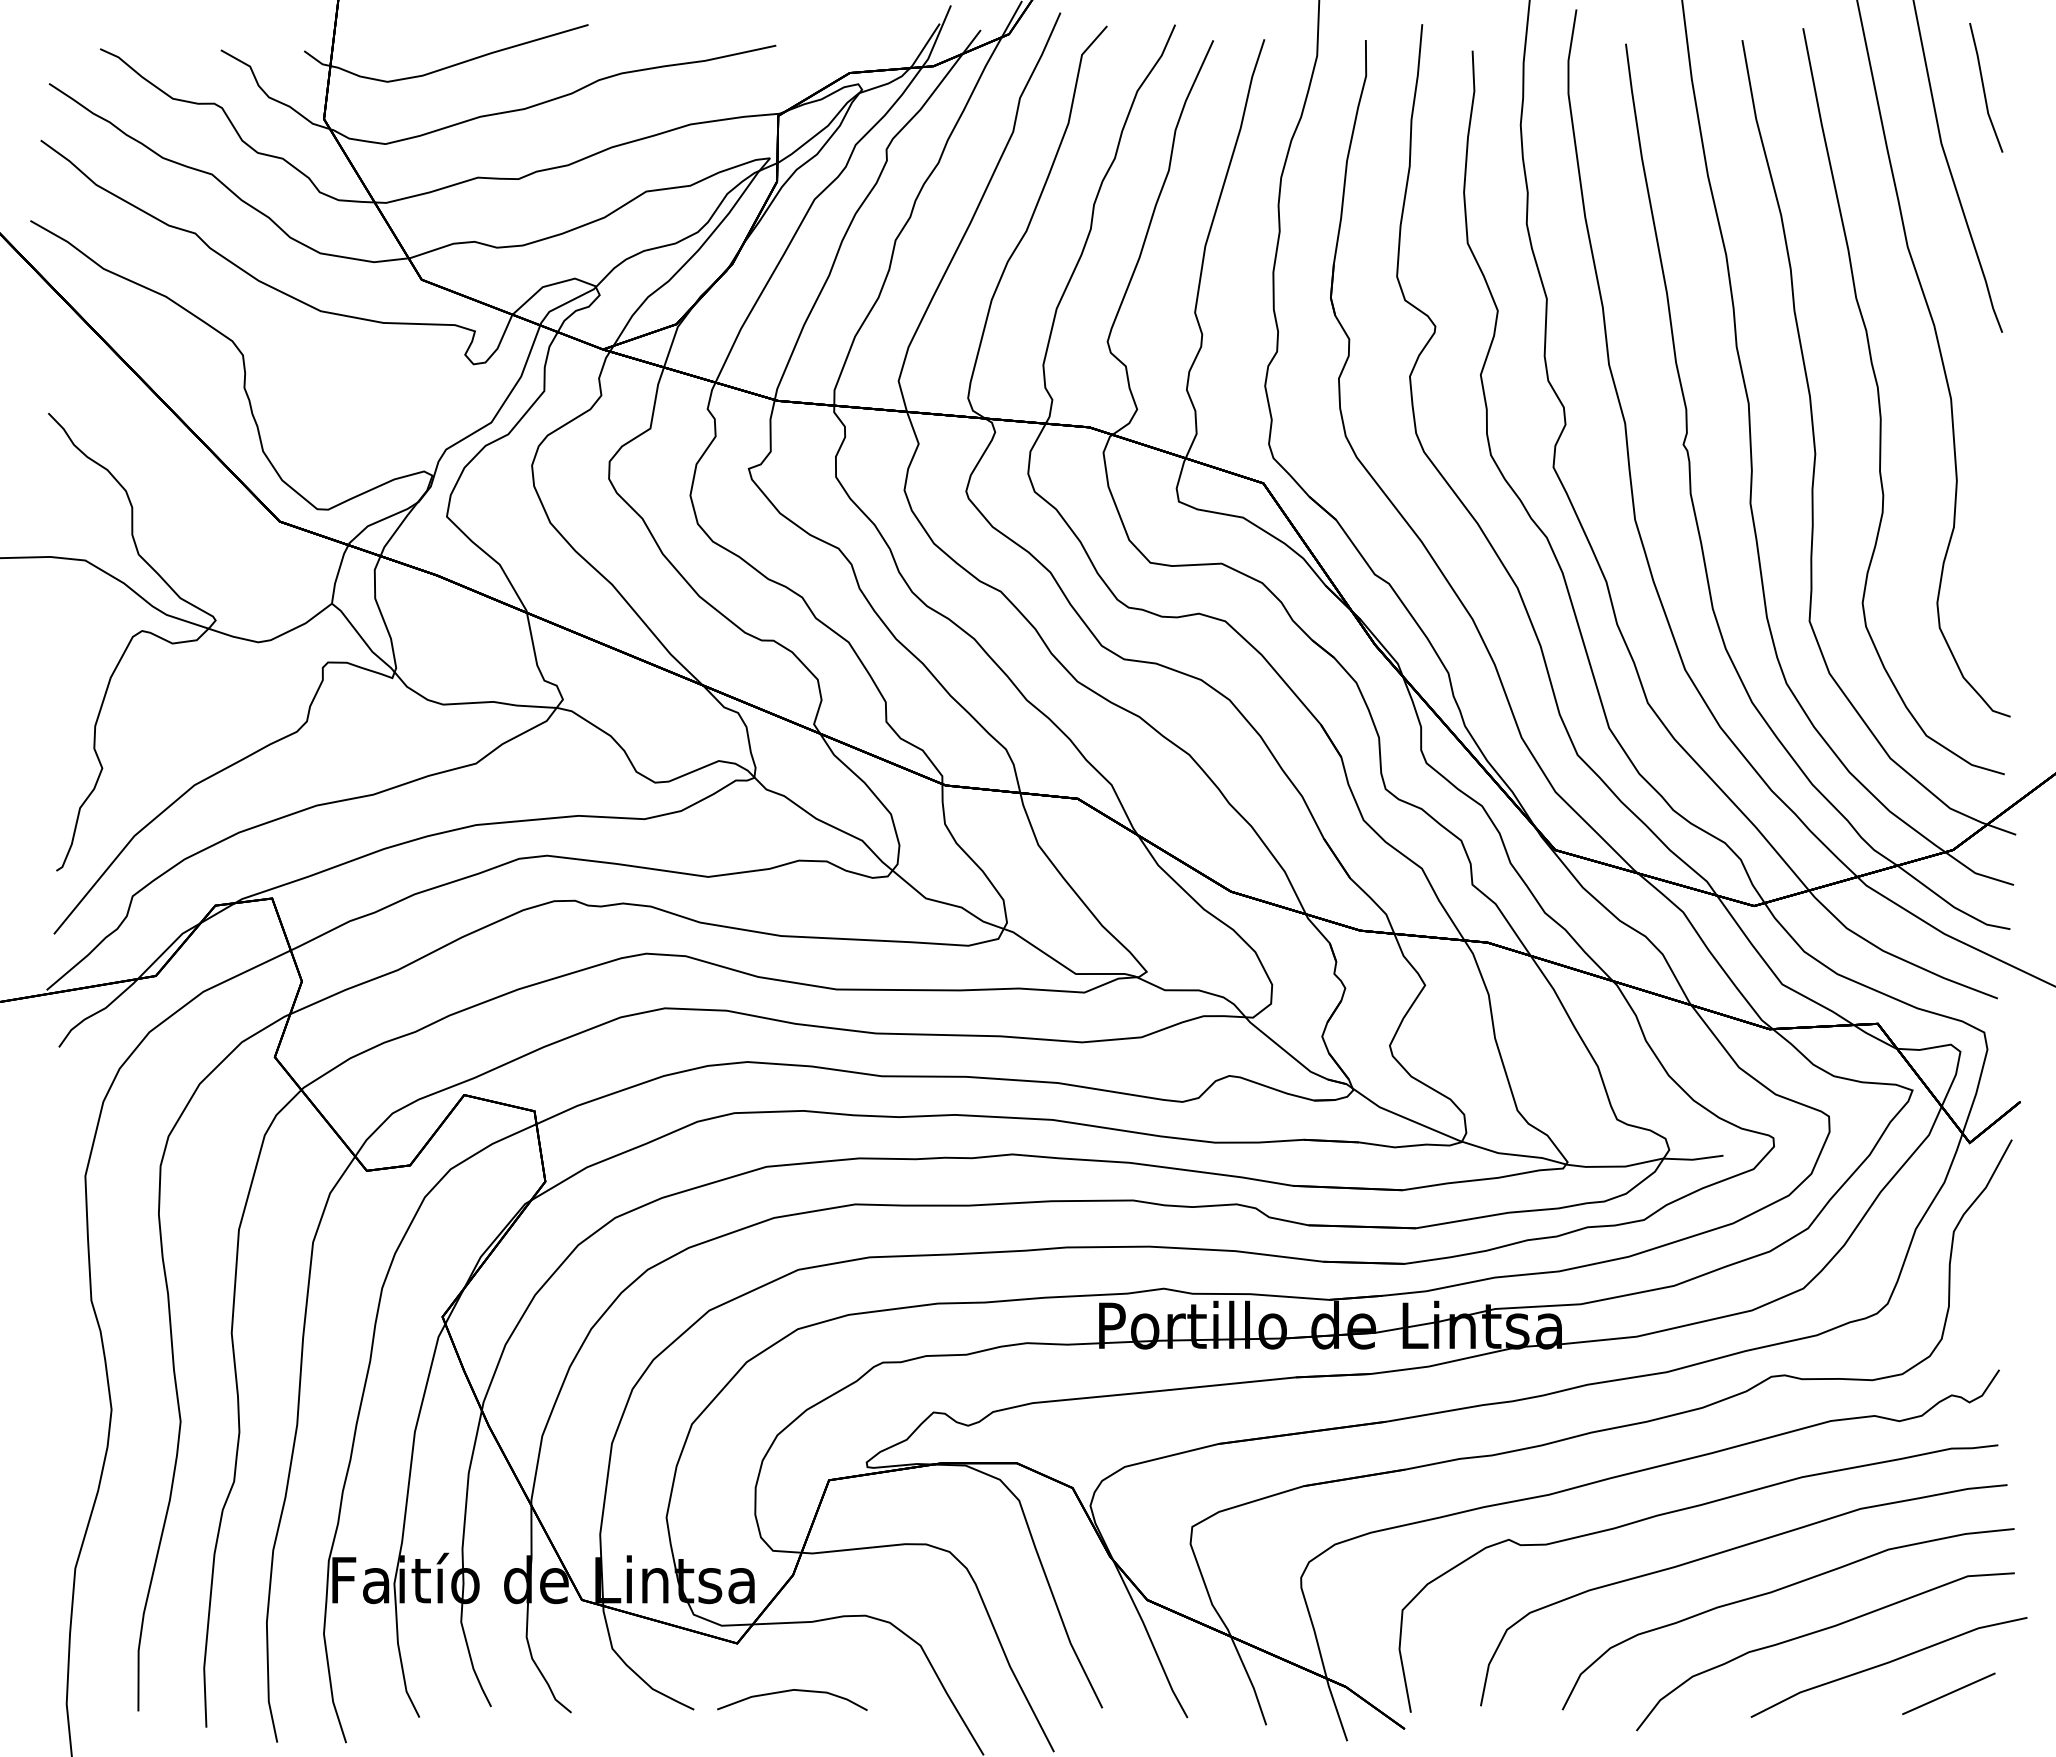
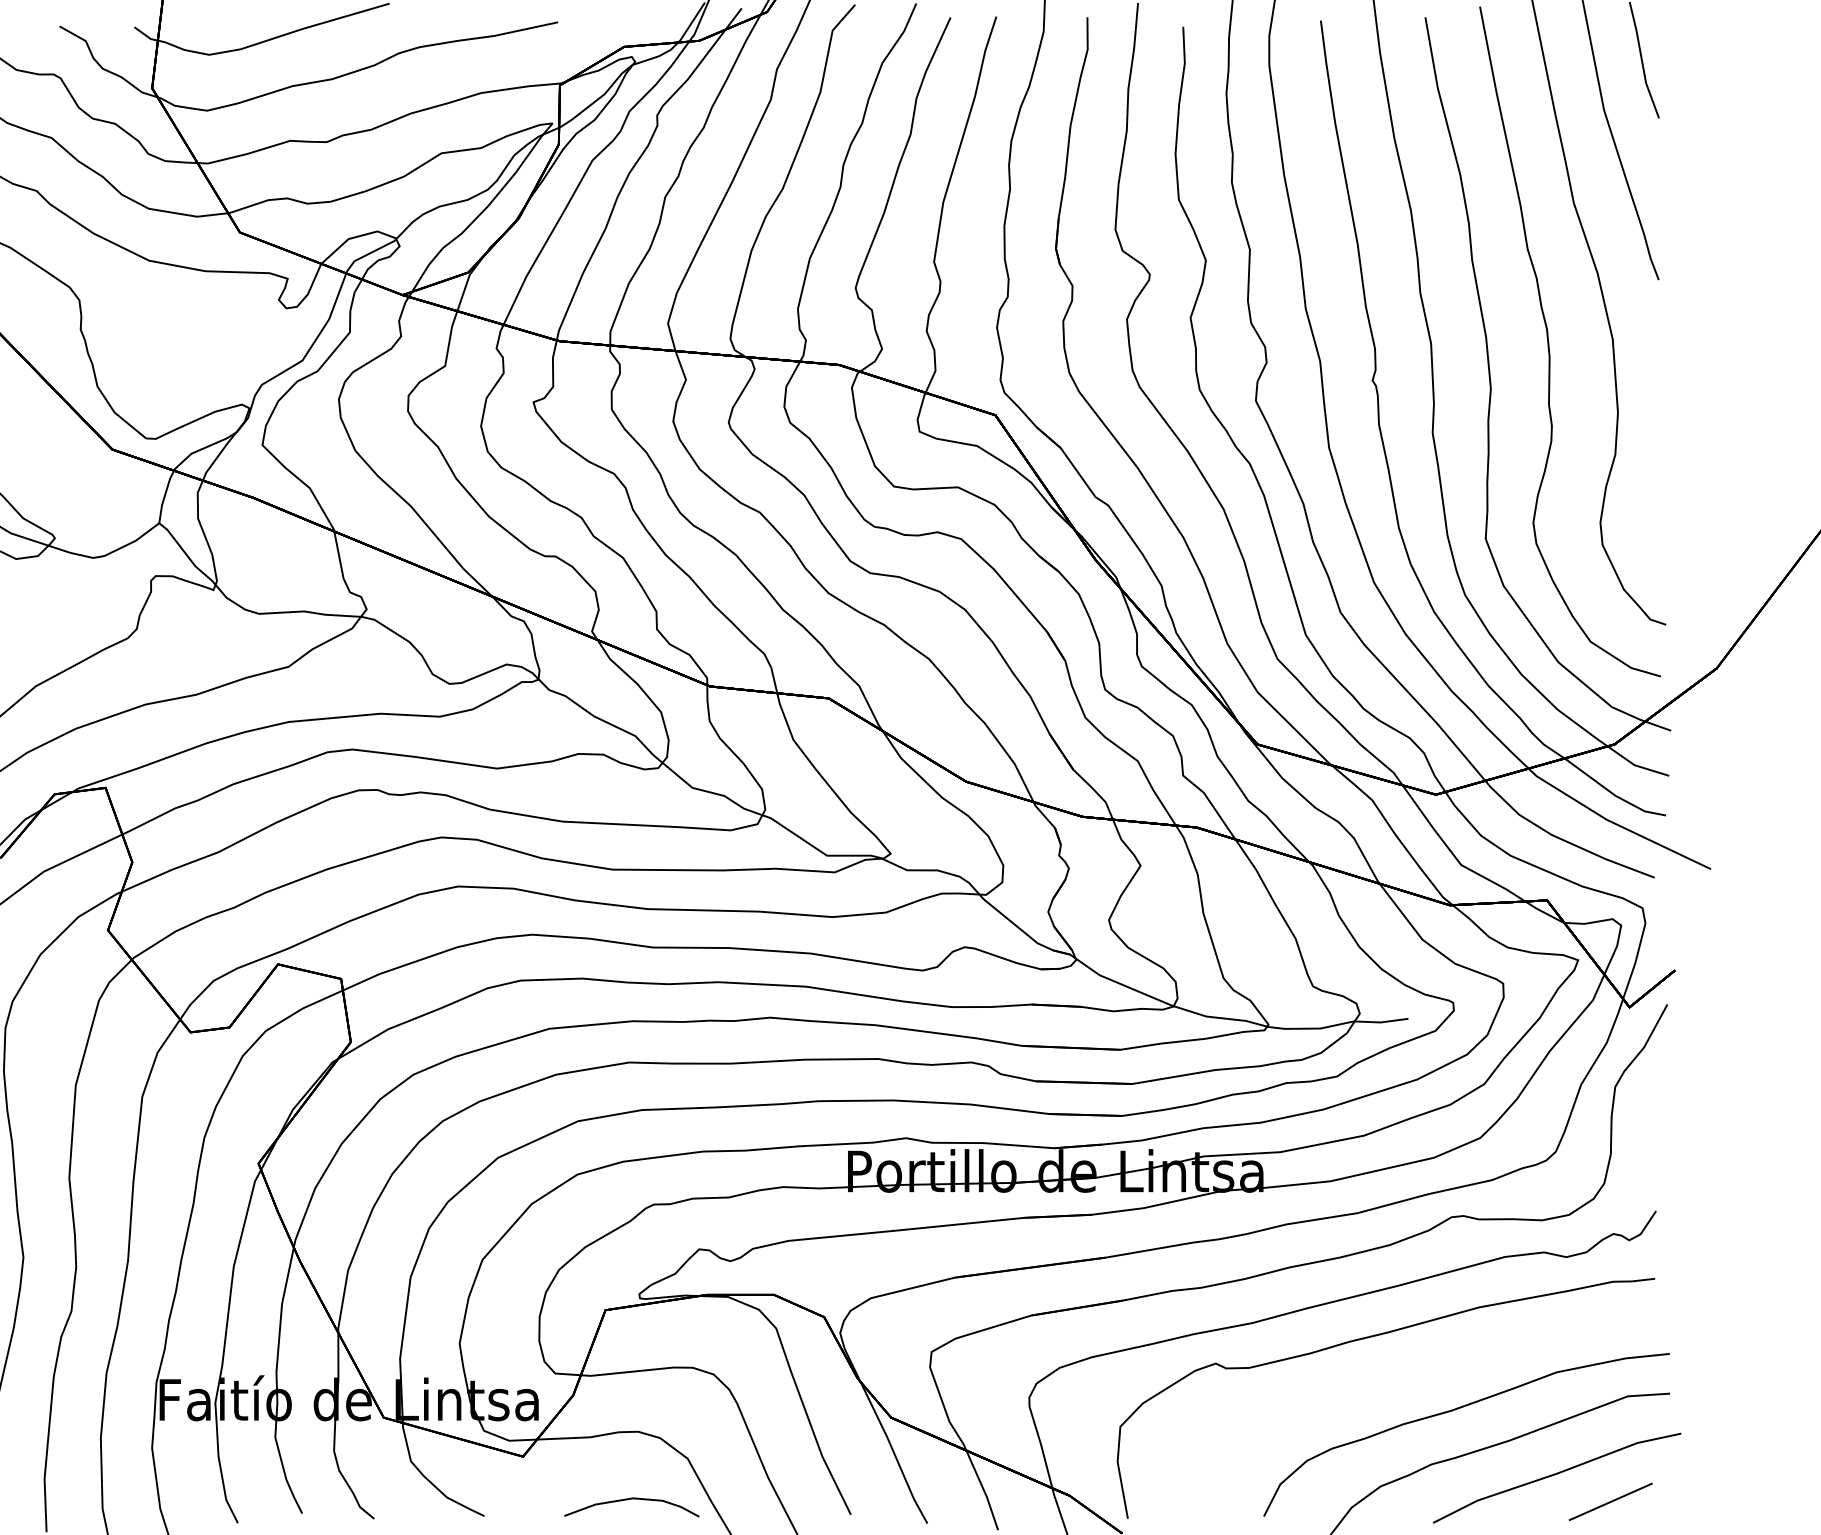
curve: (1728, 1551) -> (1412, 1374), removed
curve: (791, 1691) -> (631, 1499), moved

